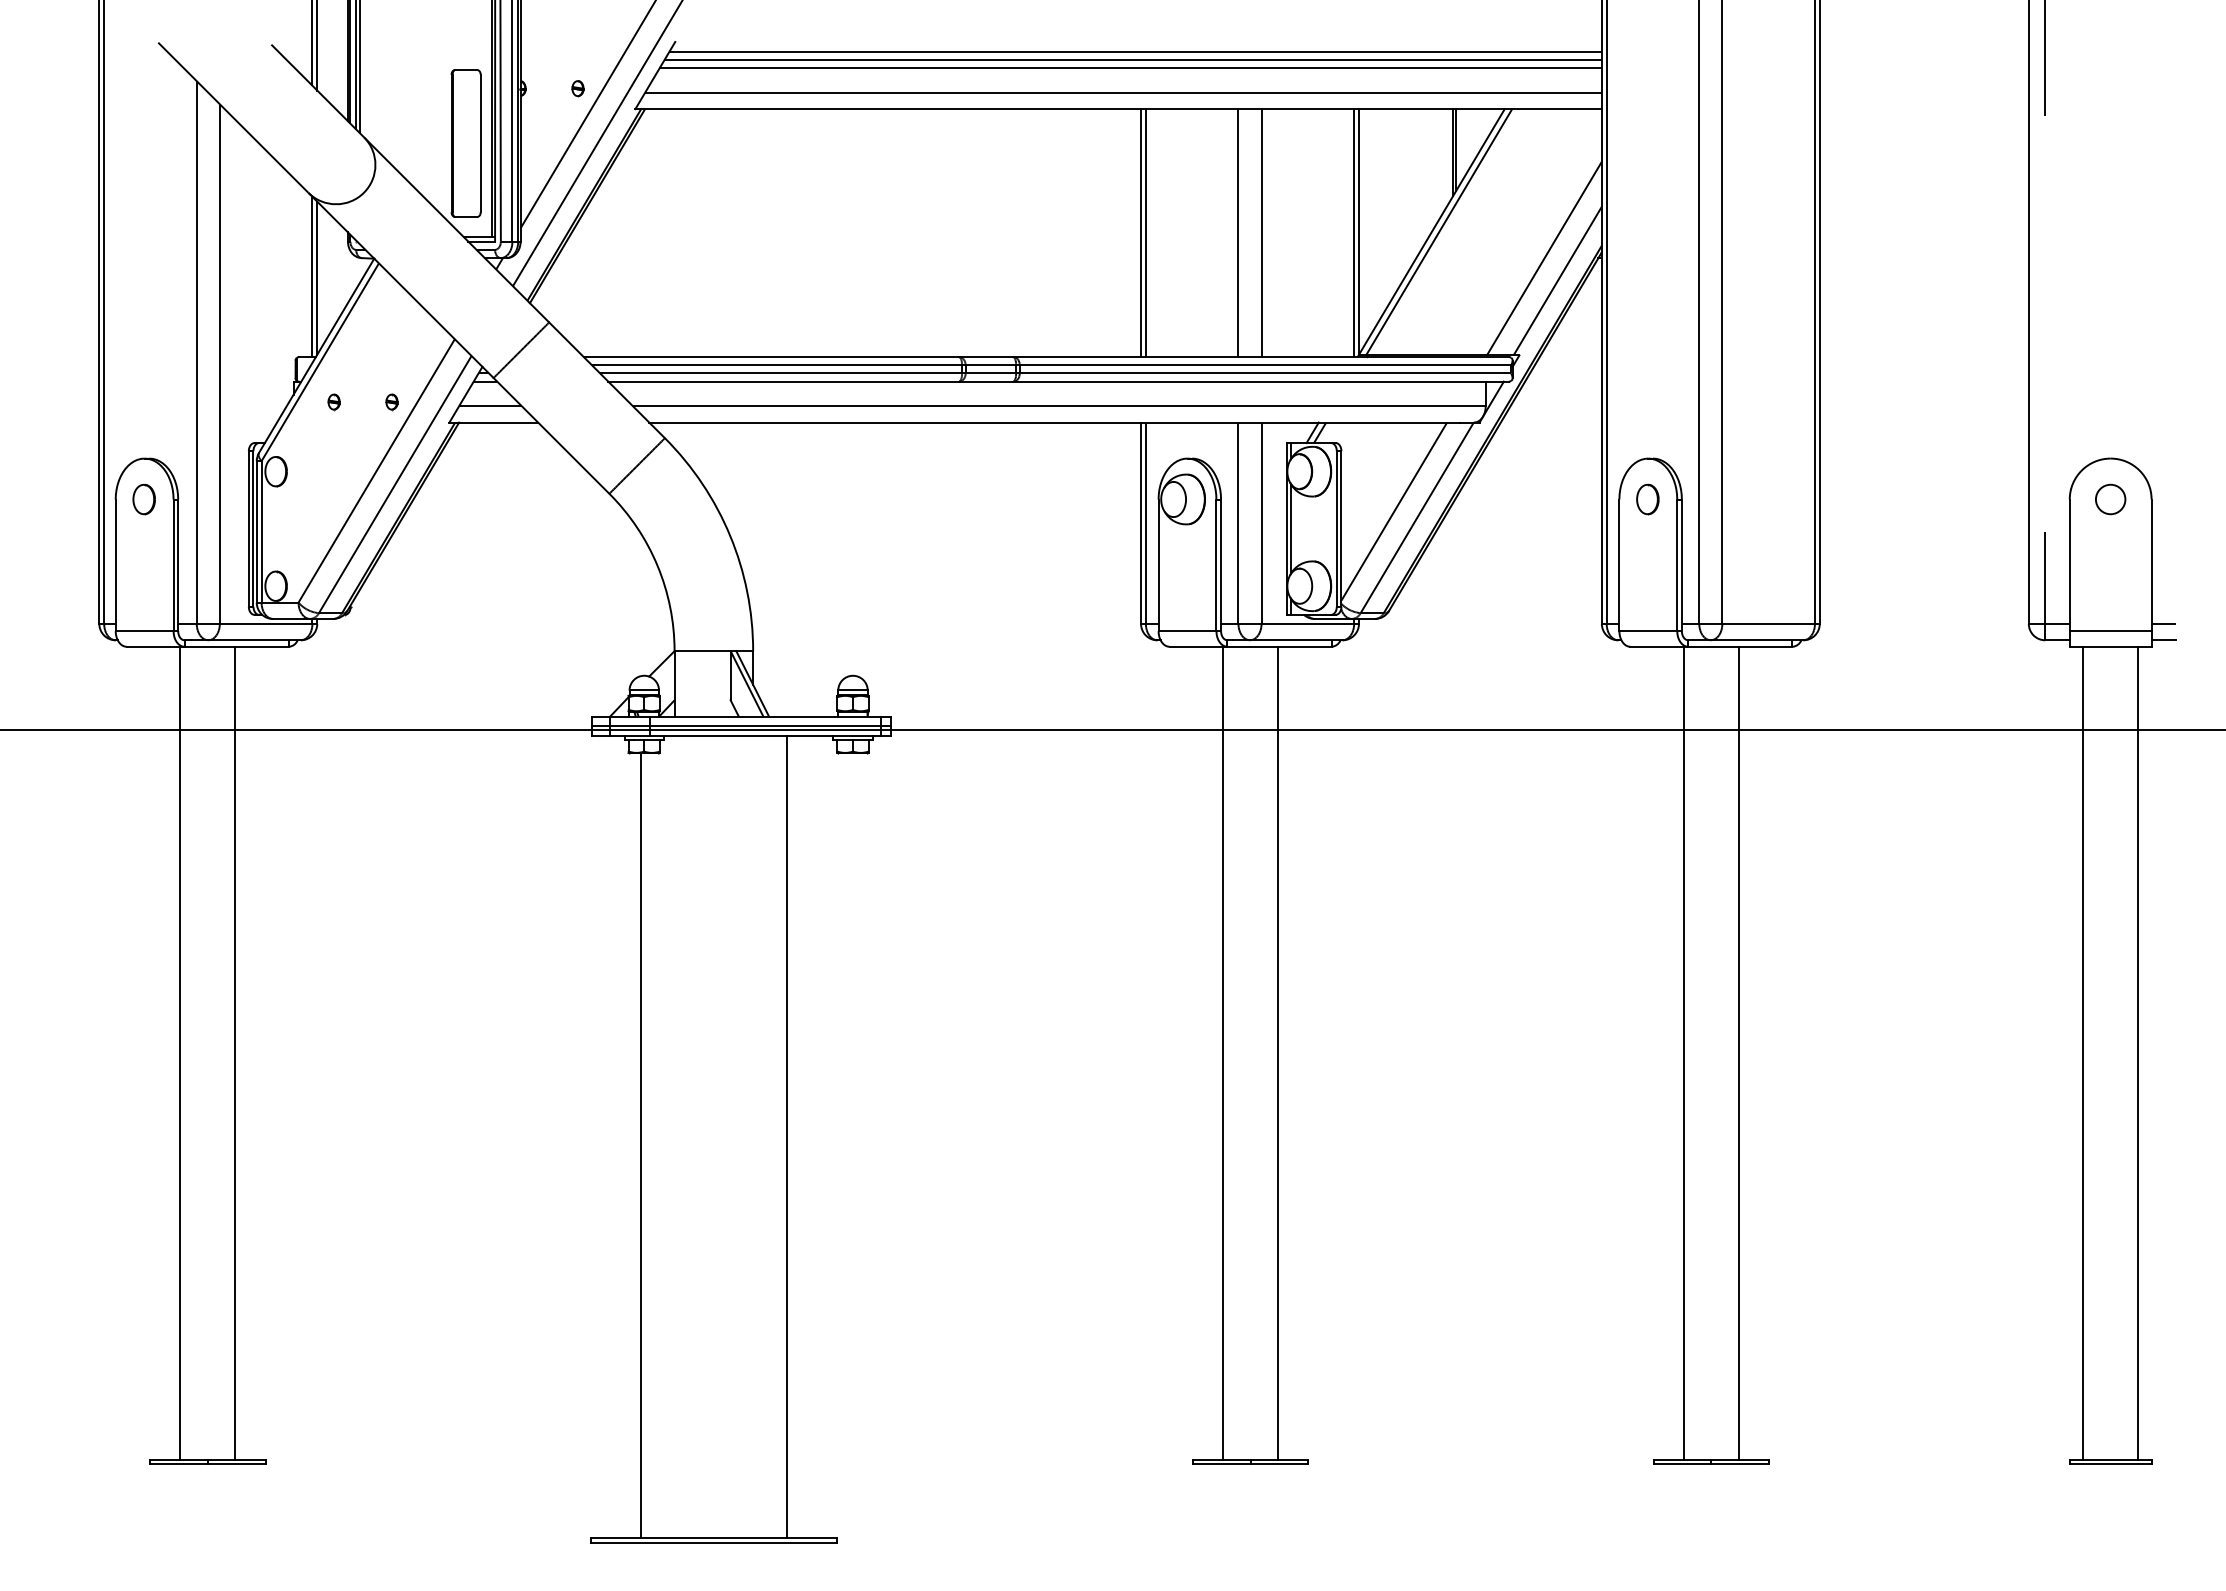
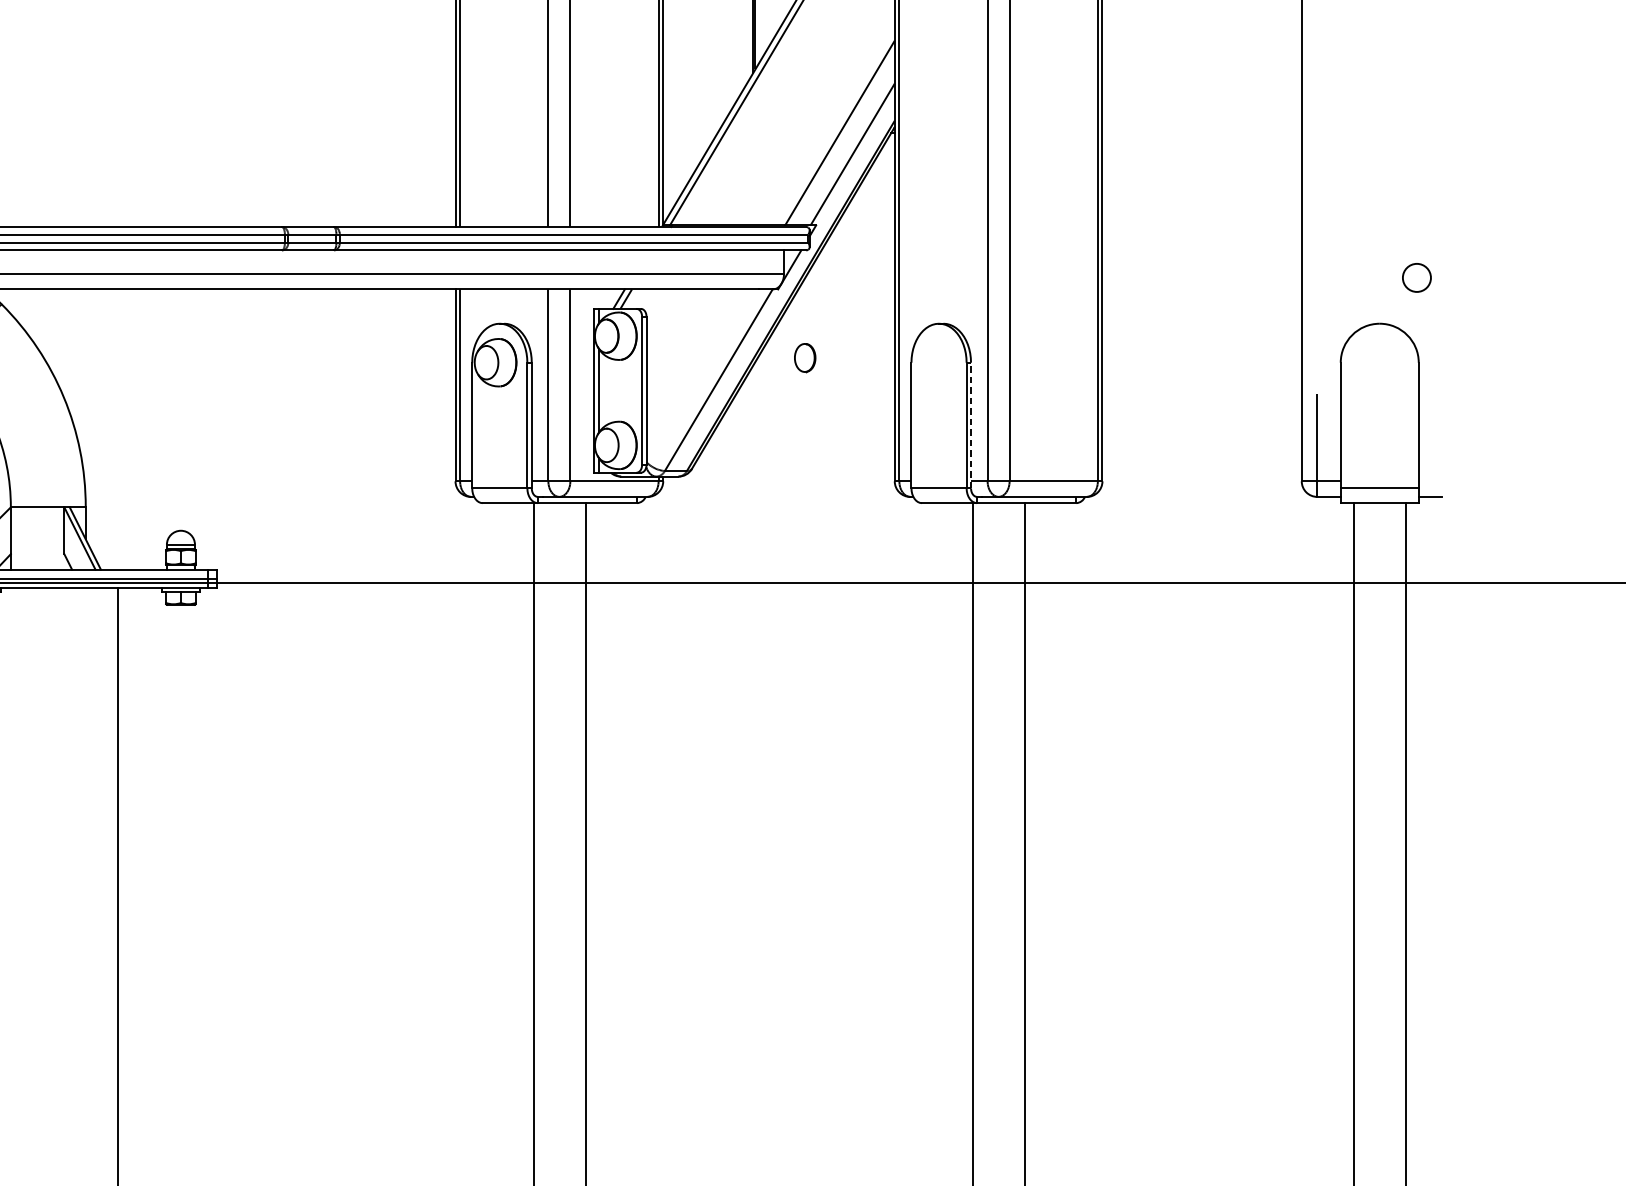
part: (1647, 499) -> (804, 357), moved
circle: (2110, 499) -> (1416, 277), moved
line: (1394, 511) -> (697, 374), removed
line: (1681, 565) -> (970, 425), solid -> dashed
line: (2163, 623) -> (1430, 480), removed

